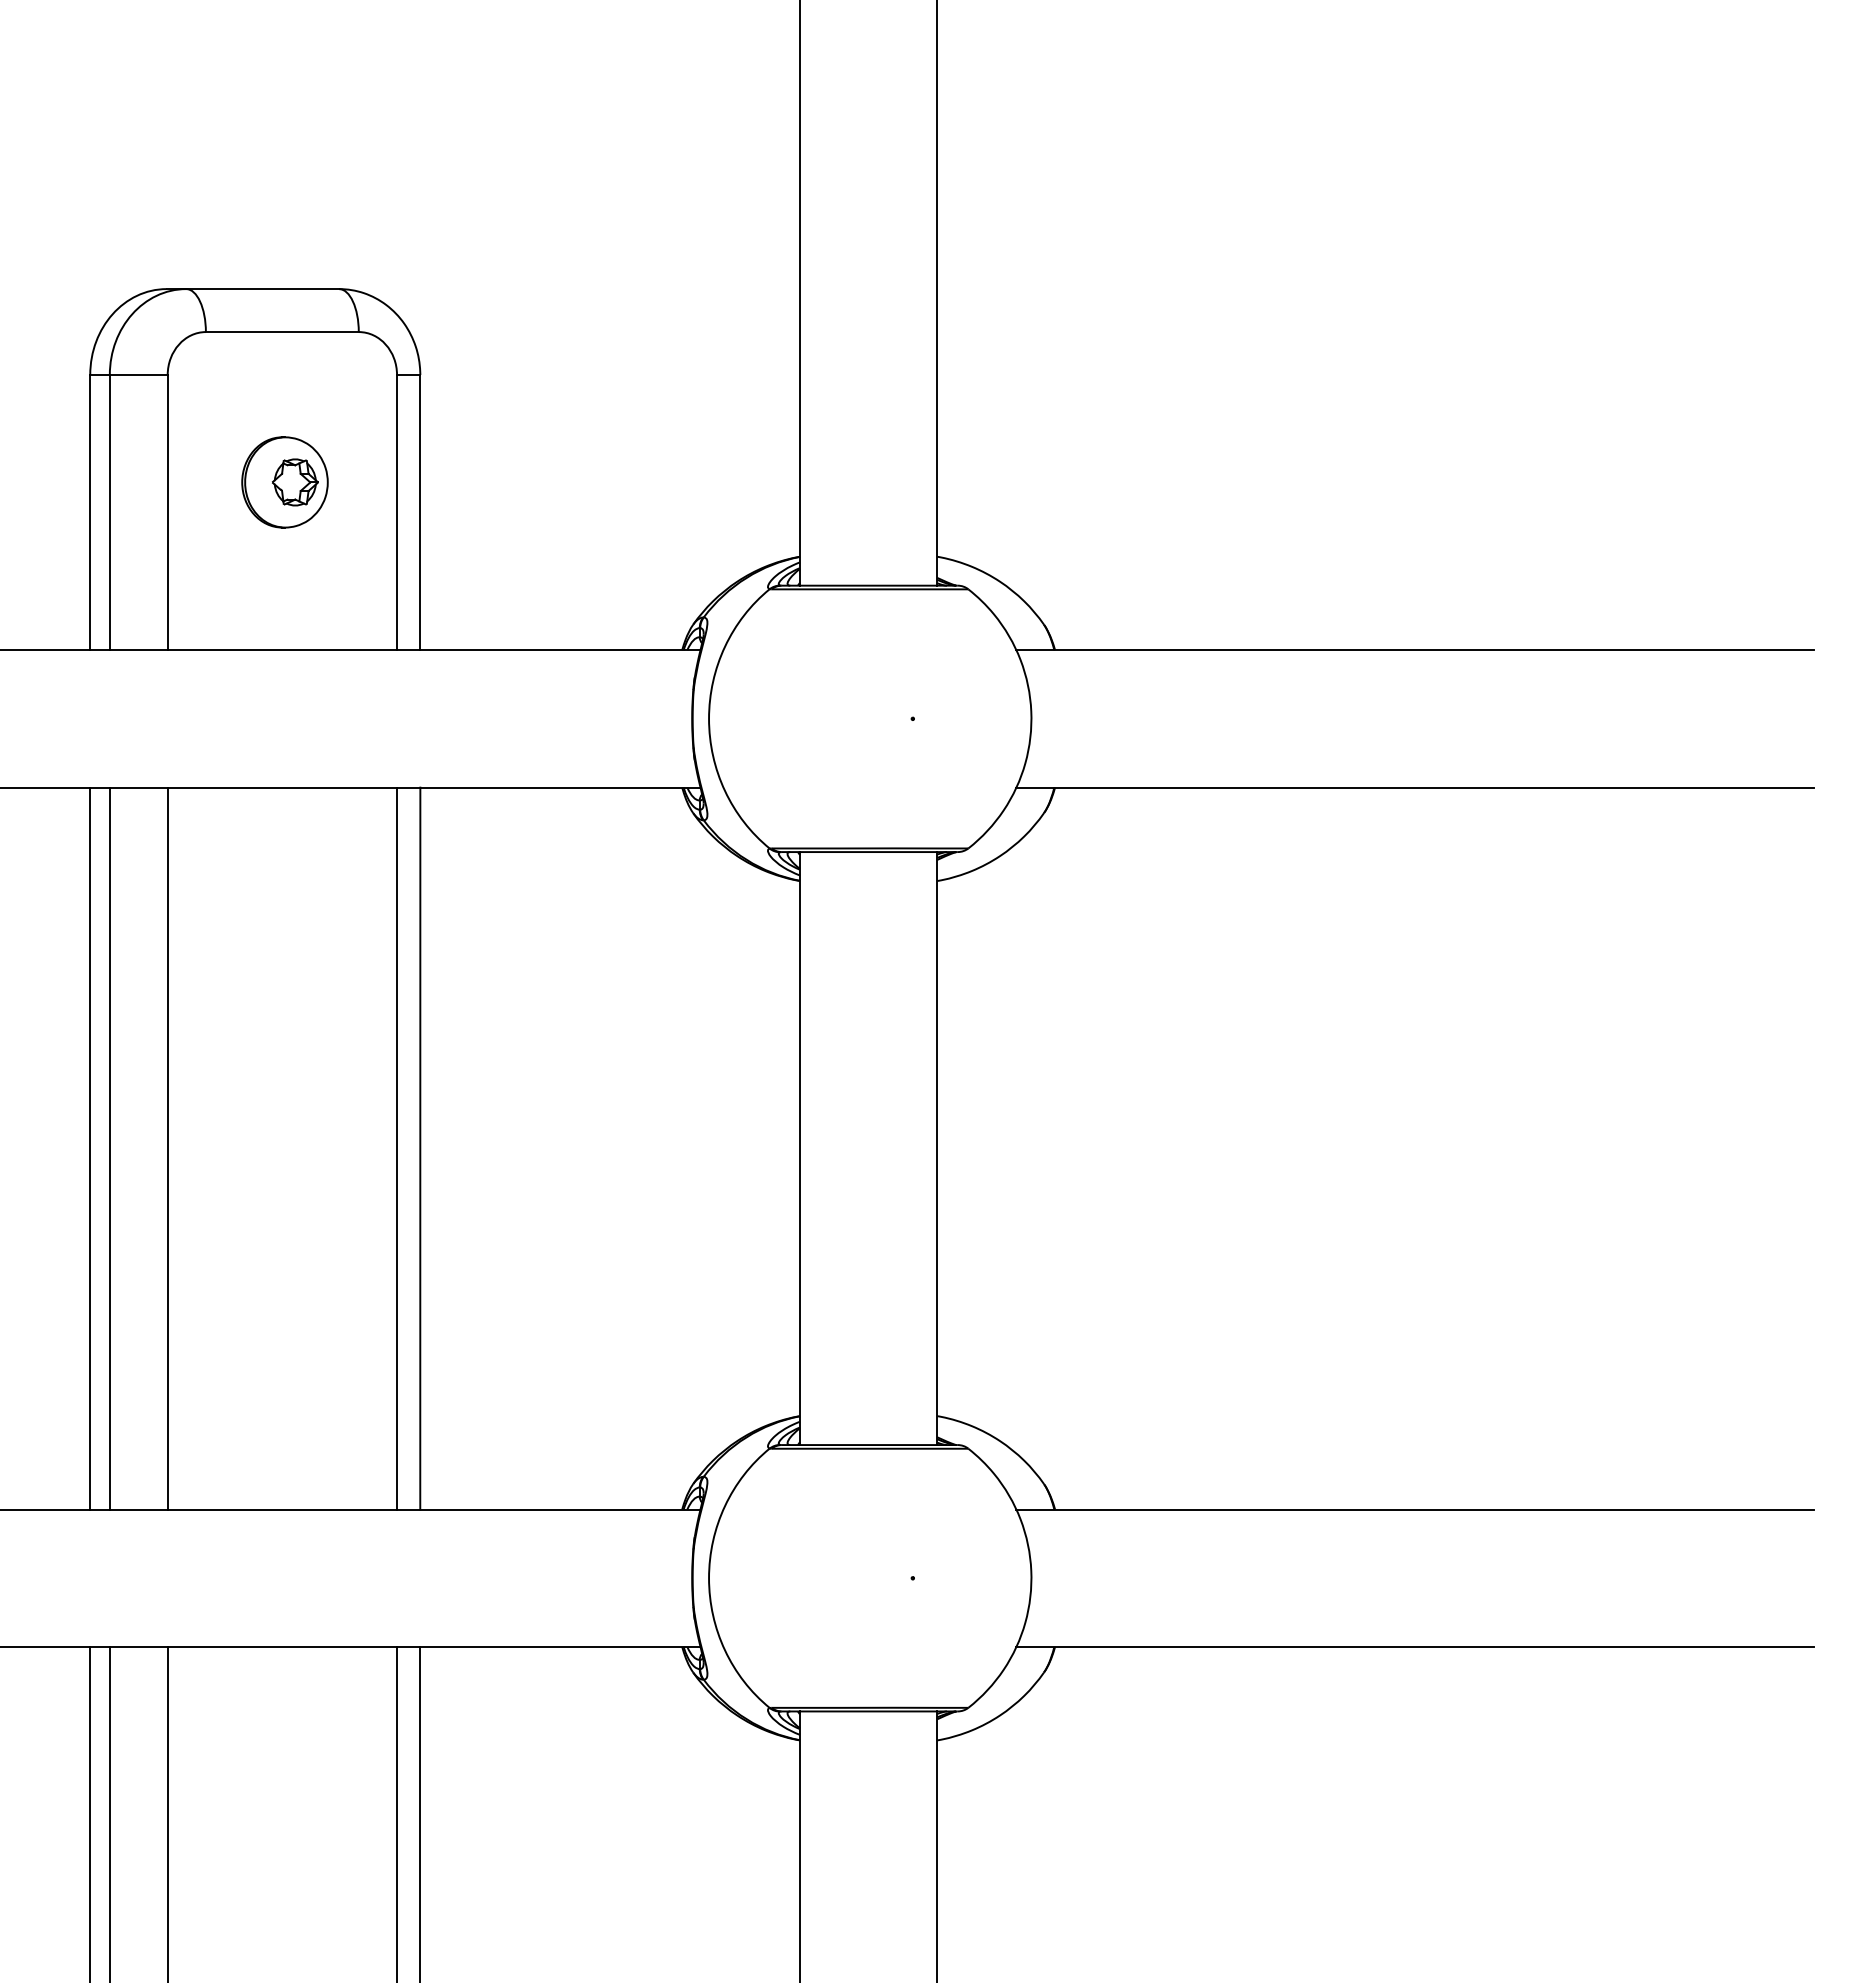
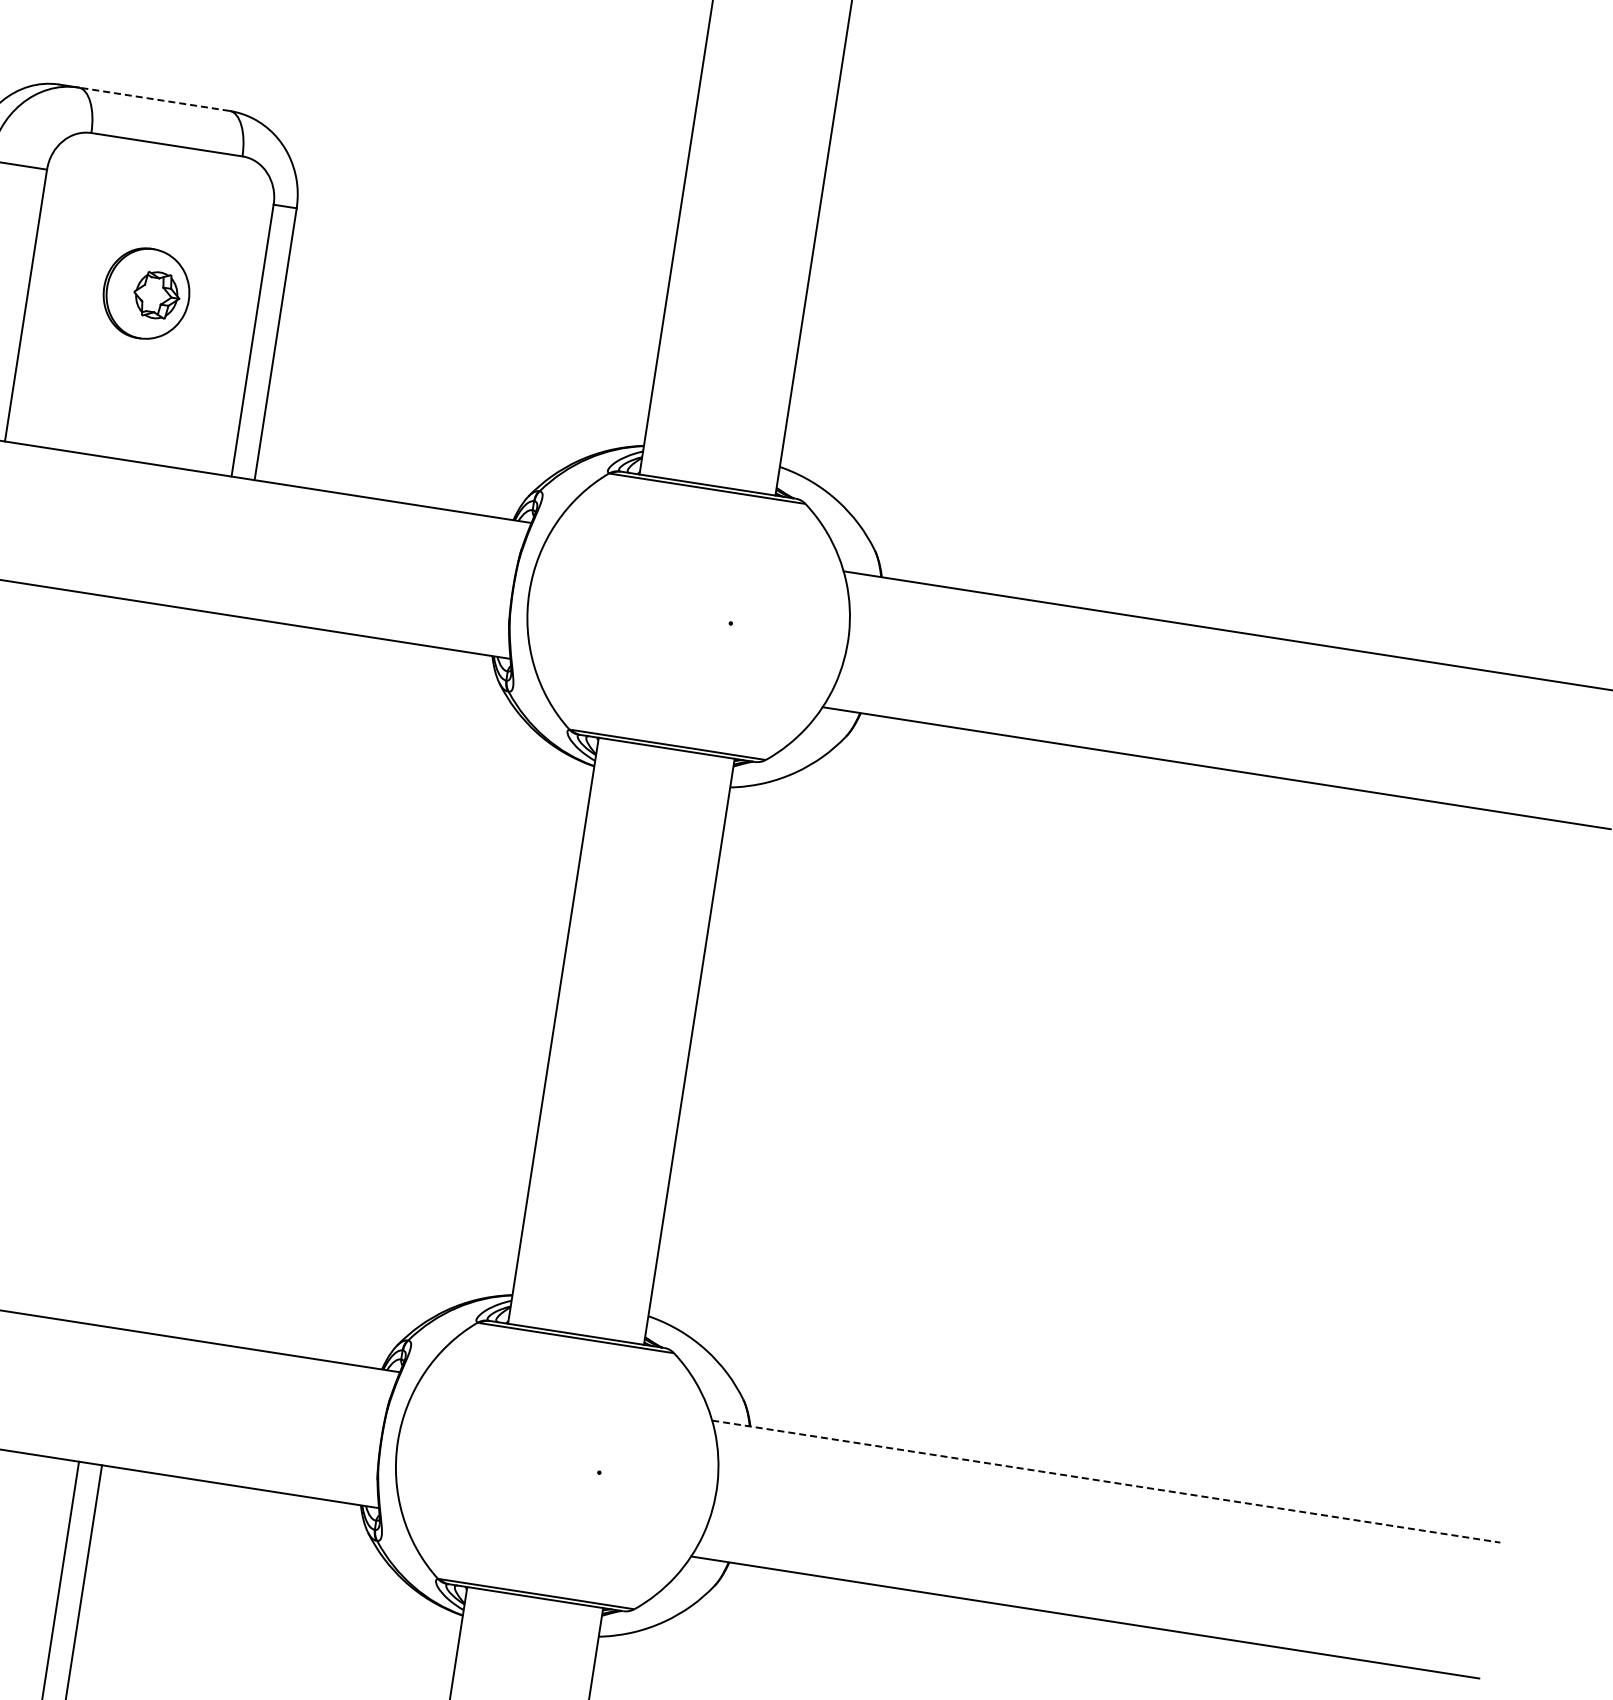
line: (262, 289) -> (153, 99), solid -> dashed
line: (396, 1148) -> (154, 969), removed
line: (420, 1148) -> (178, 972), removed
line: (1415, 1509) -> (1106, 1481), solid -> dashed

